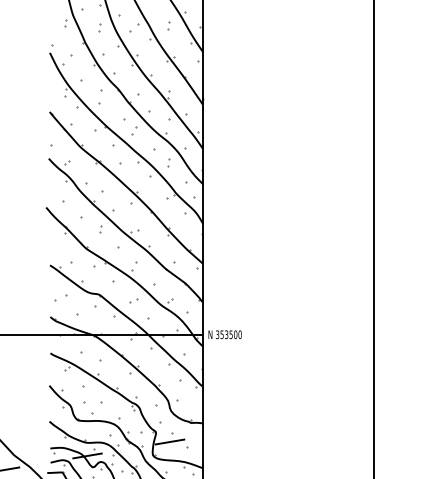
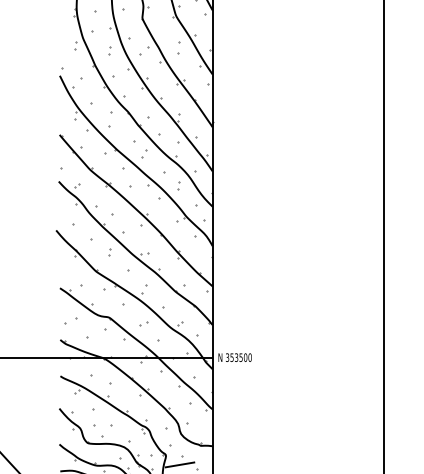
part: (168, 25) -> (178, 48), size x1.6

